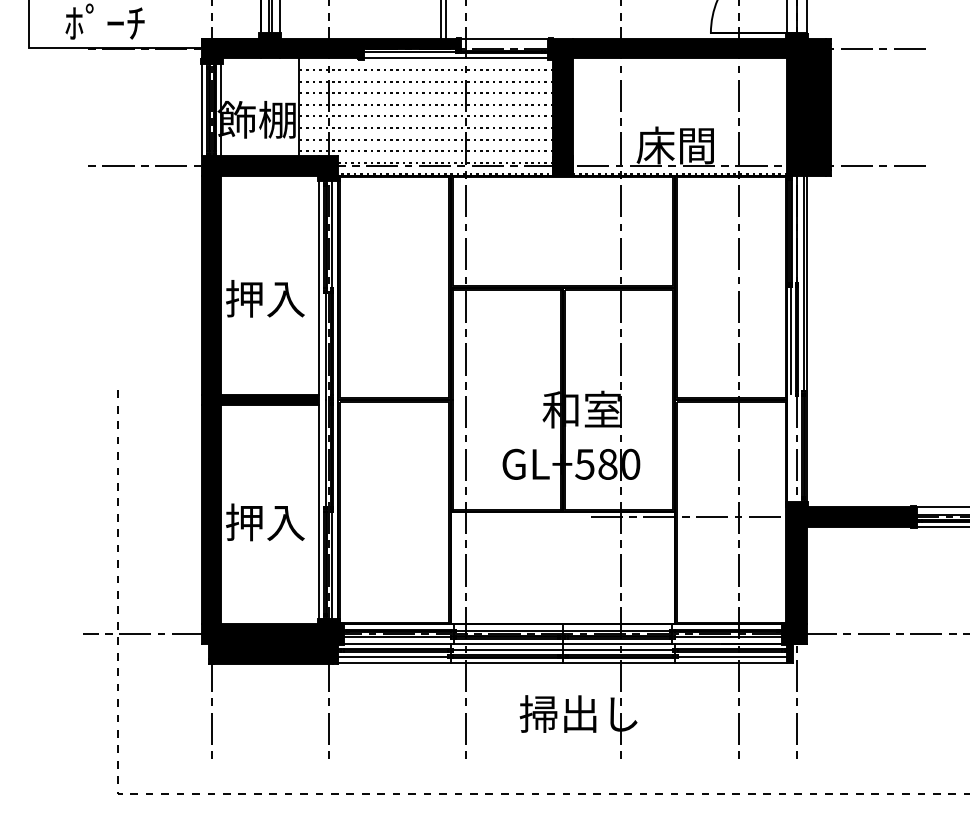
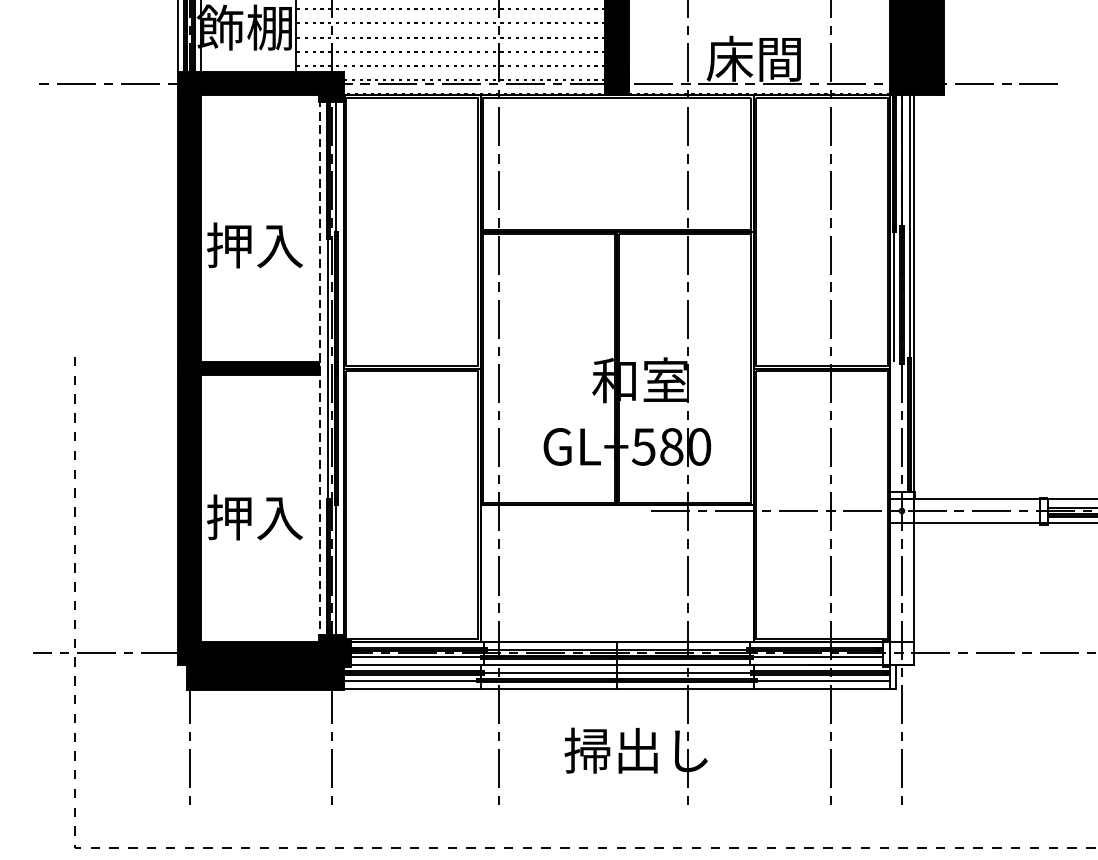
line: (319, 400) -> (320, 369), solid -> dashed
fill: (848, 582) -> (964, 590), removed

